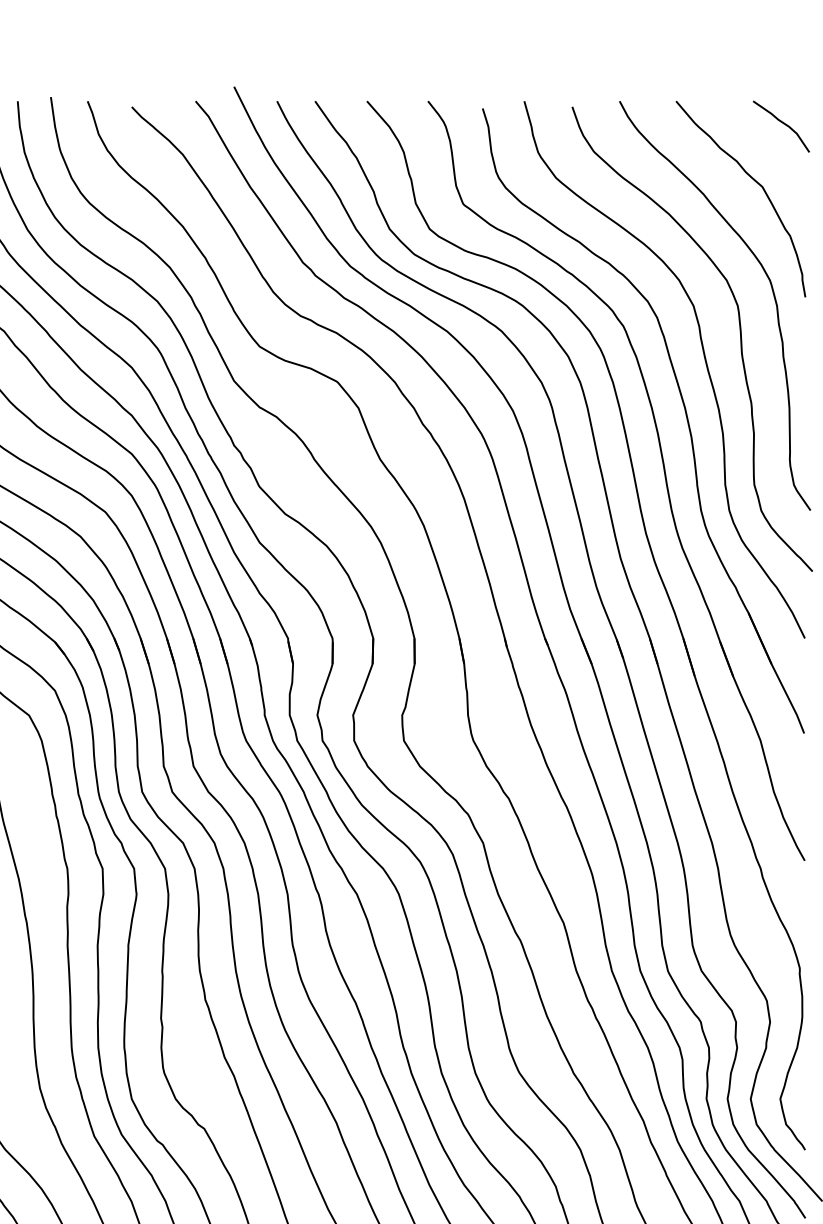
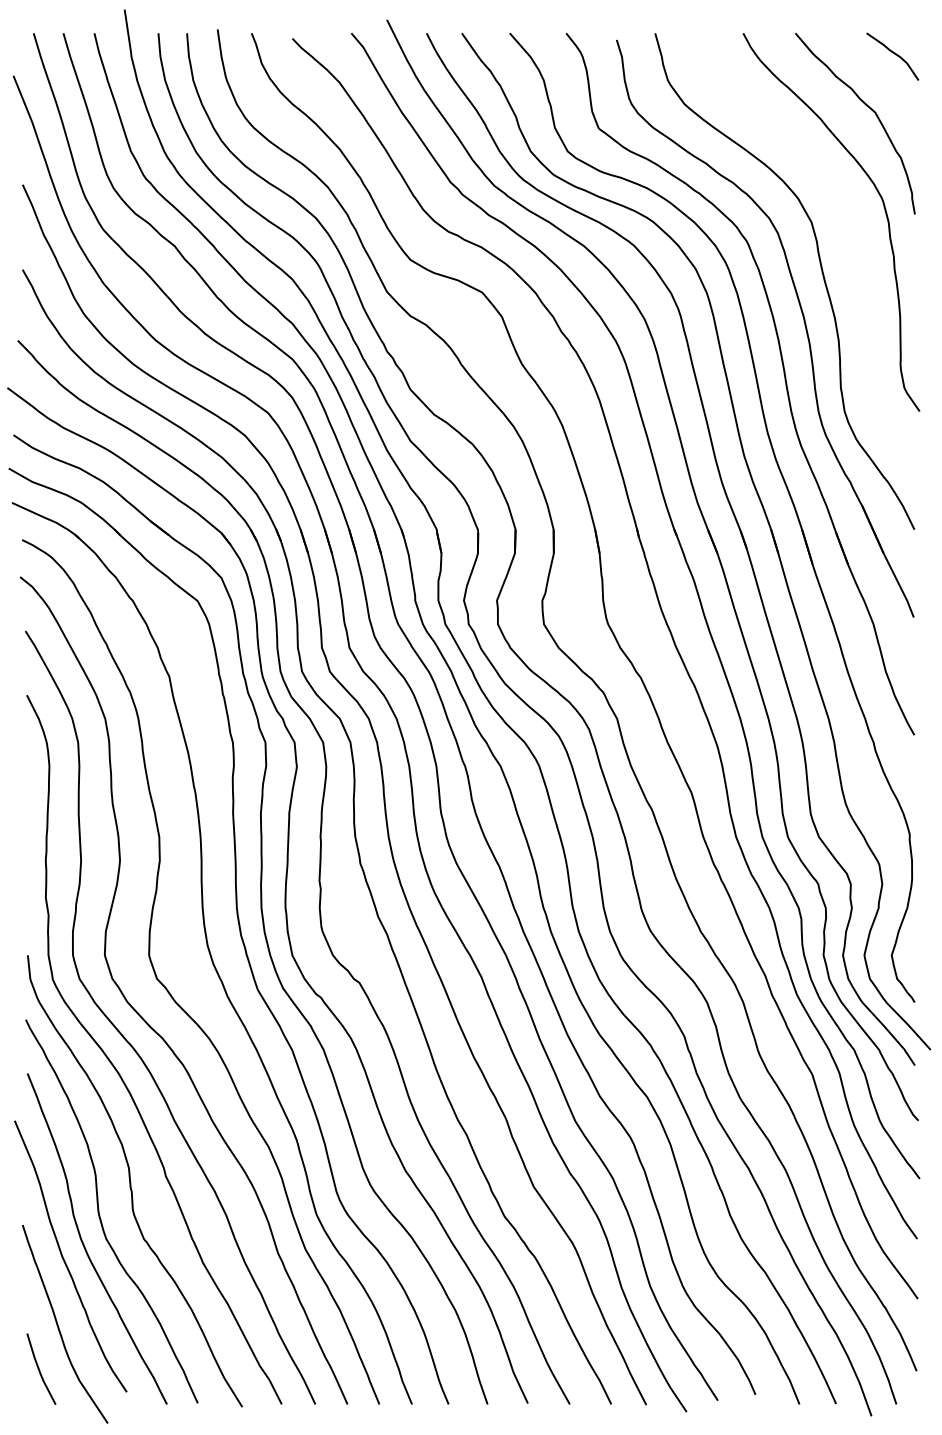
curve: (740, 339) -> (854, 253), removed

